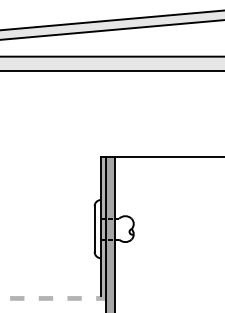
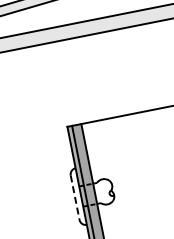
line: (94, 229) -> (75, 198), solid -> dashed

